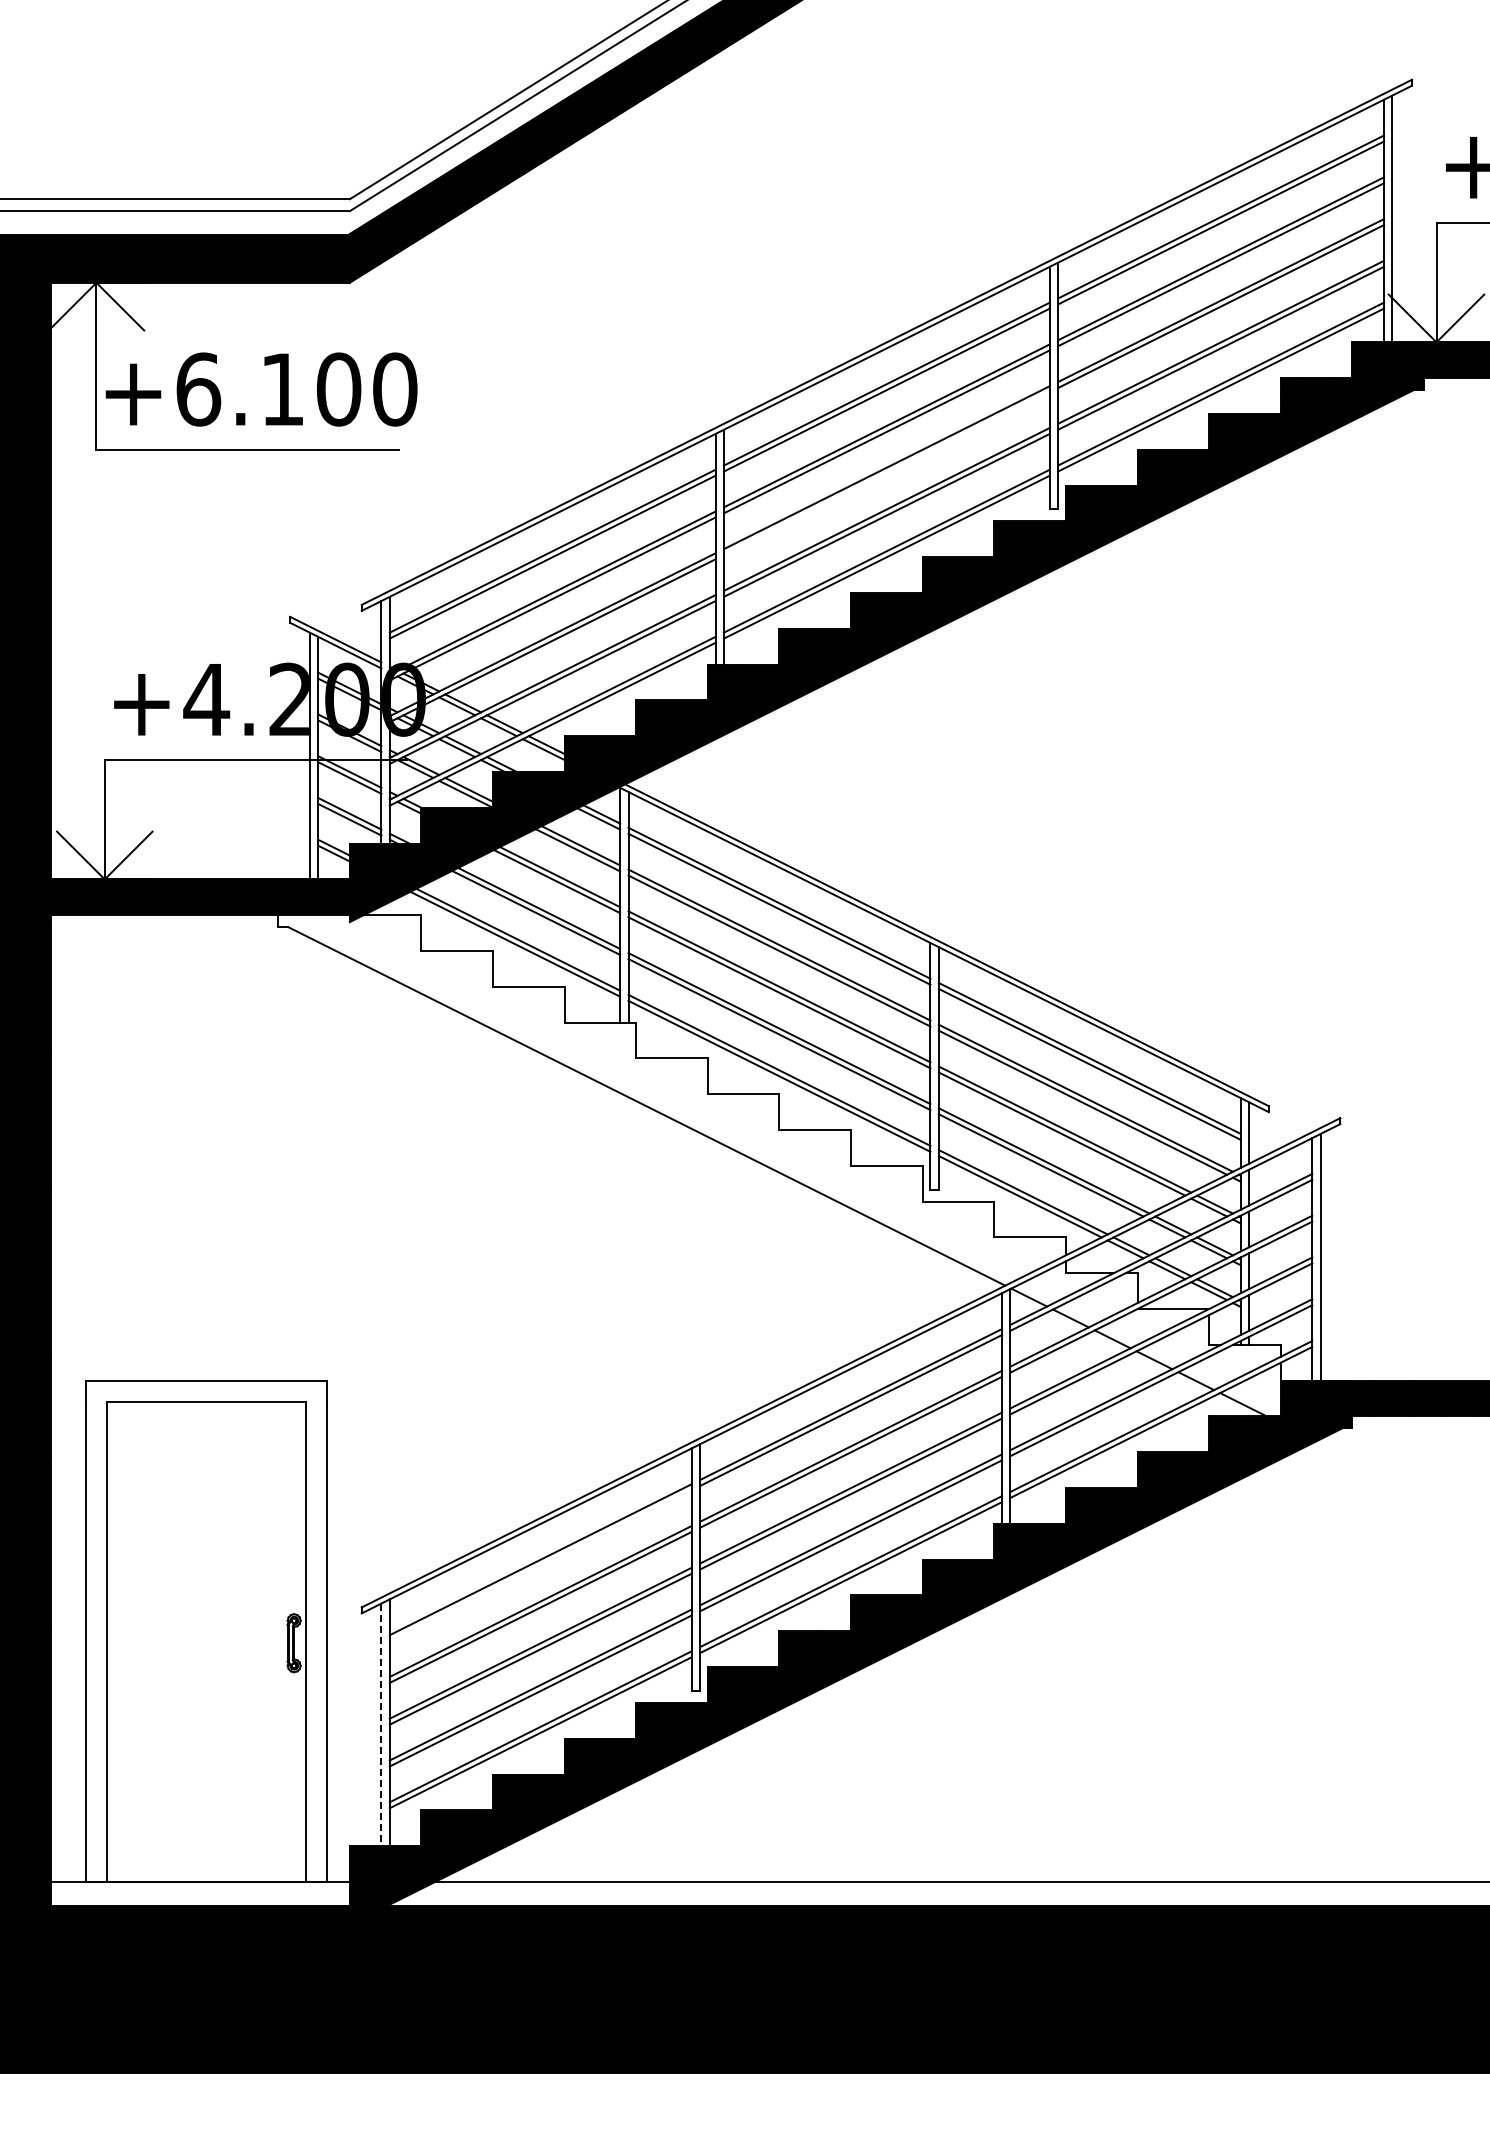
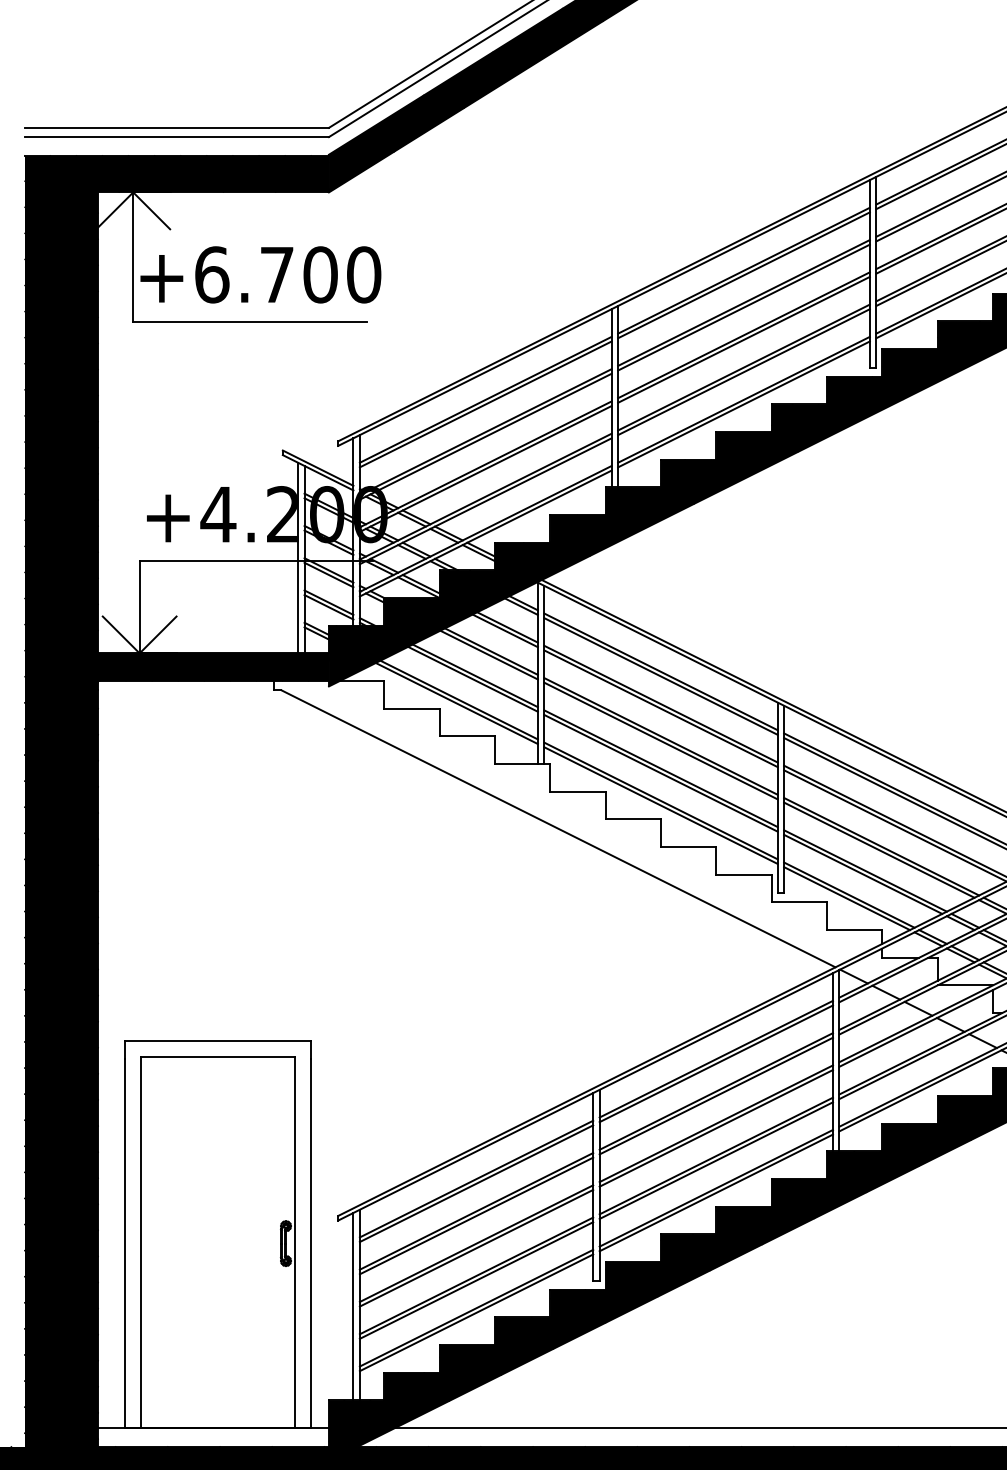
text: (282, 389) -> (276, 274), +6.100 -> +6.700
line: (886, 473) -> (743, 339), added
line: (540, 1565) -> (476, 1183), added
line: (381, 1725) -> (353, 1307), dashed -> solid

